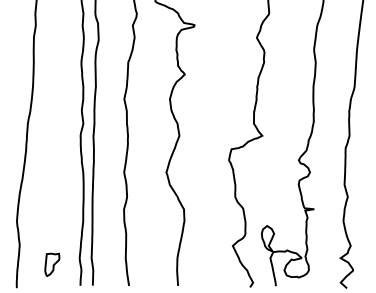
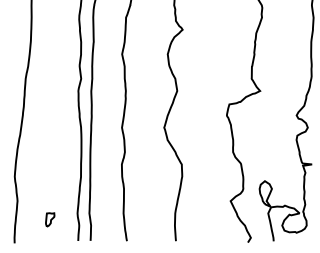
part: (52, 264) -> (50, 219), size x0.6

